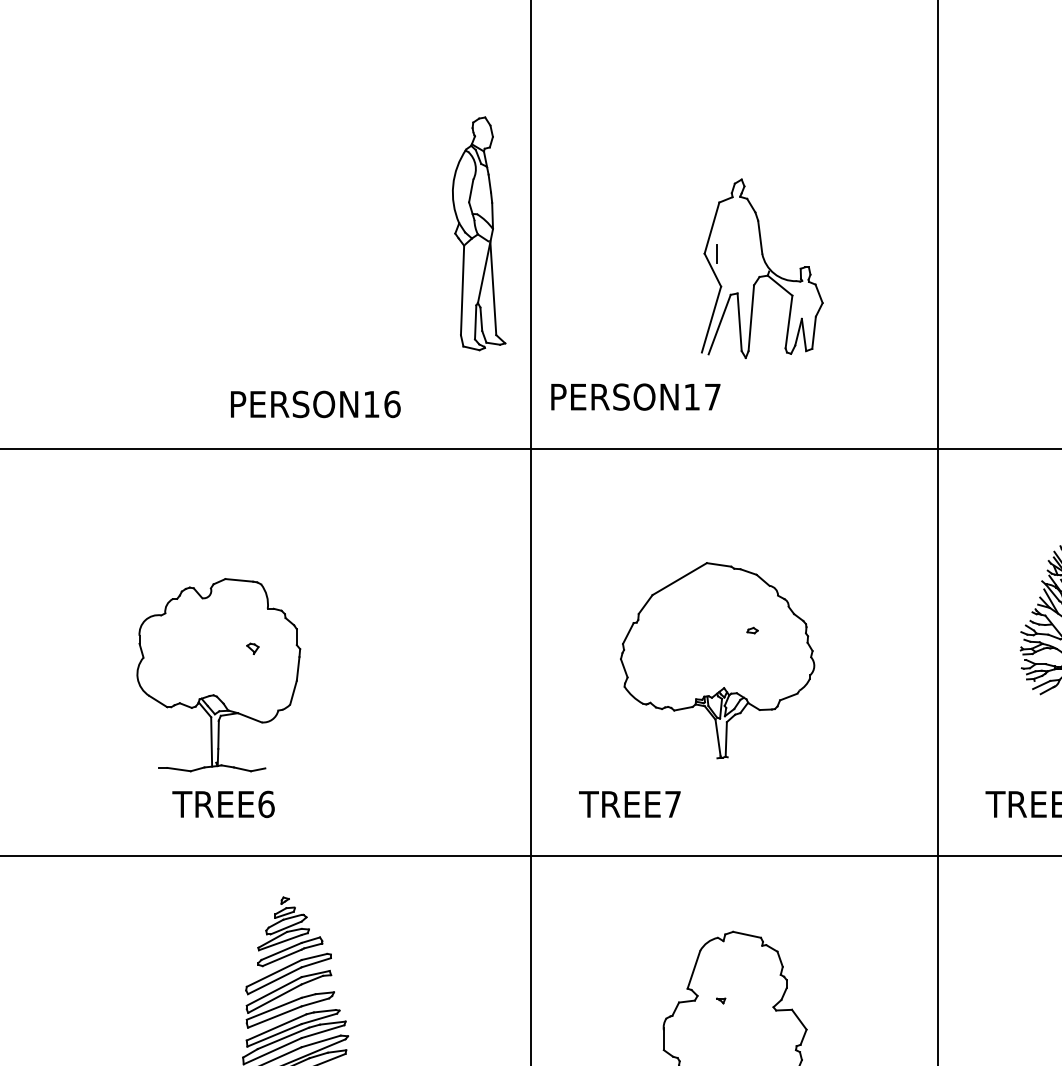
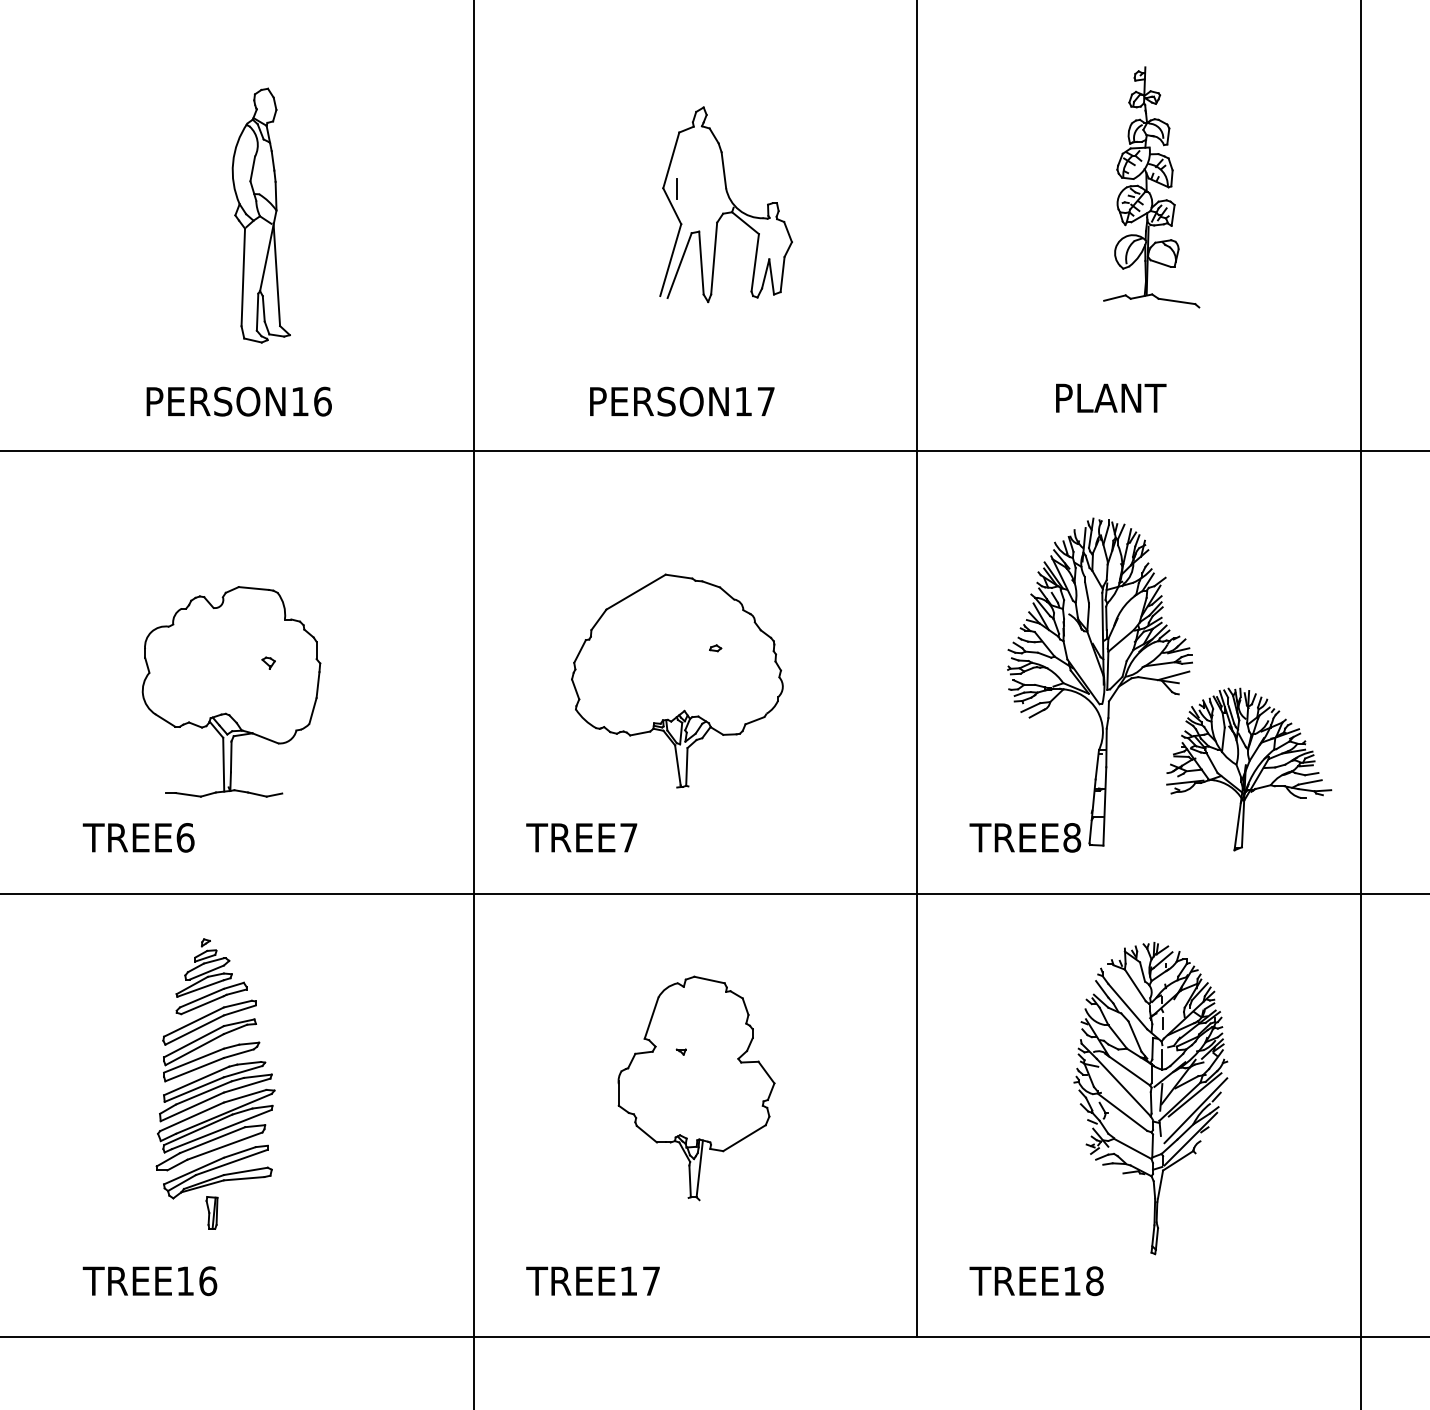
part: (478, 233) -> (260, 215), moved
part: (761, 268) -> (725, 204), moved
text: (636, 396) -> (682, 401), moved
part: (218, 674) -> (231, 691), moved

